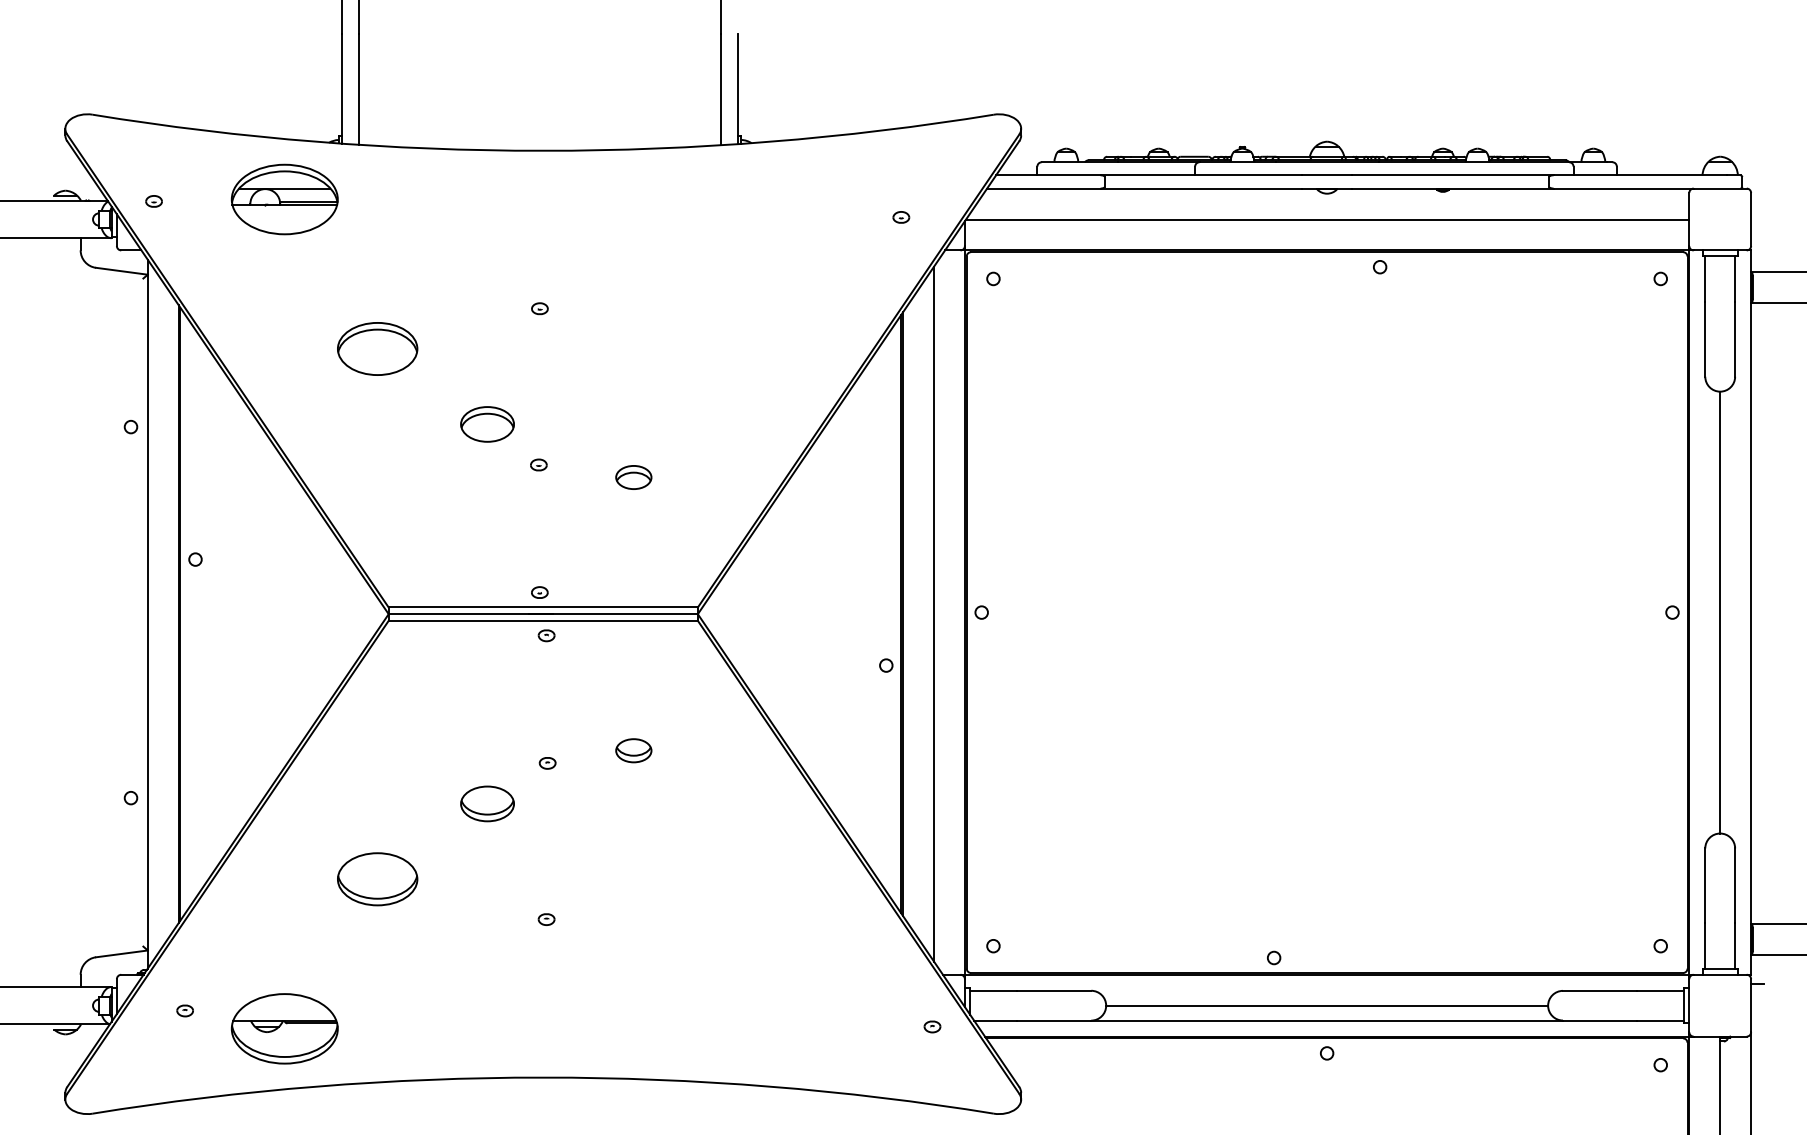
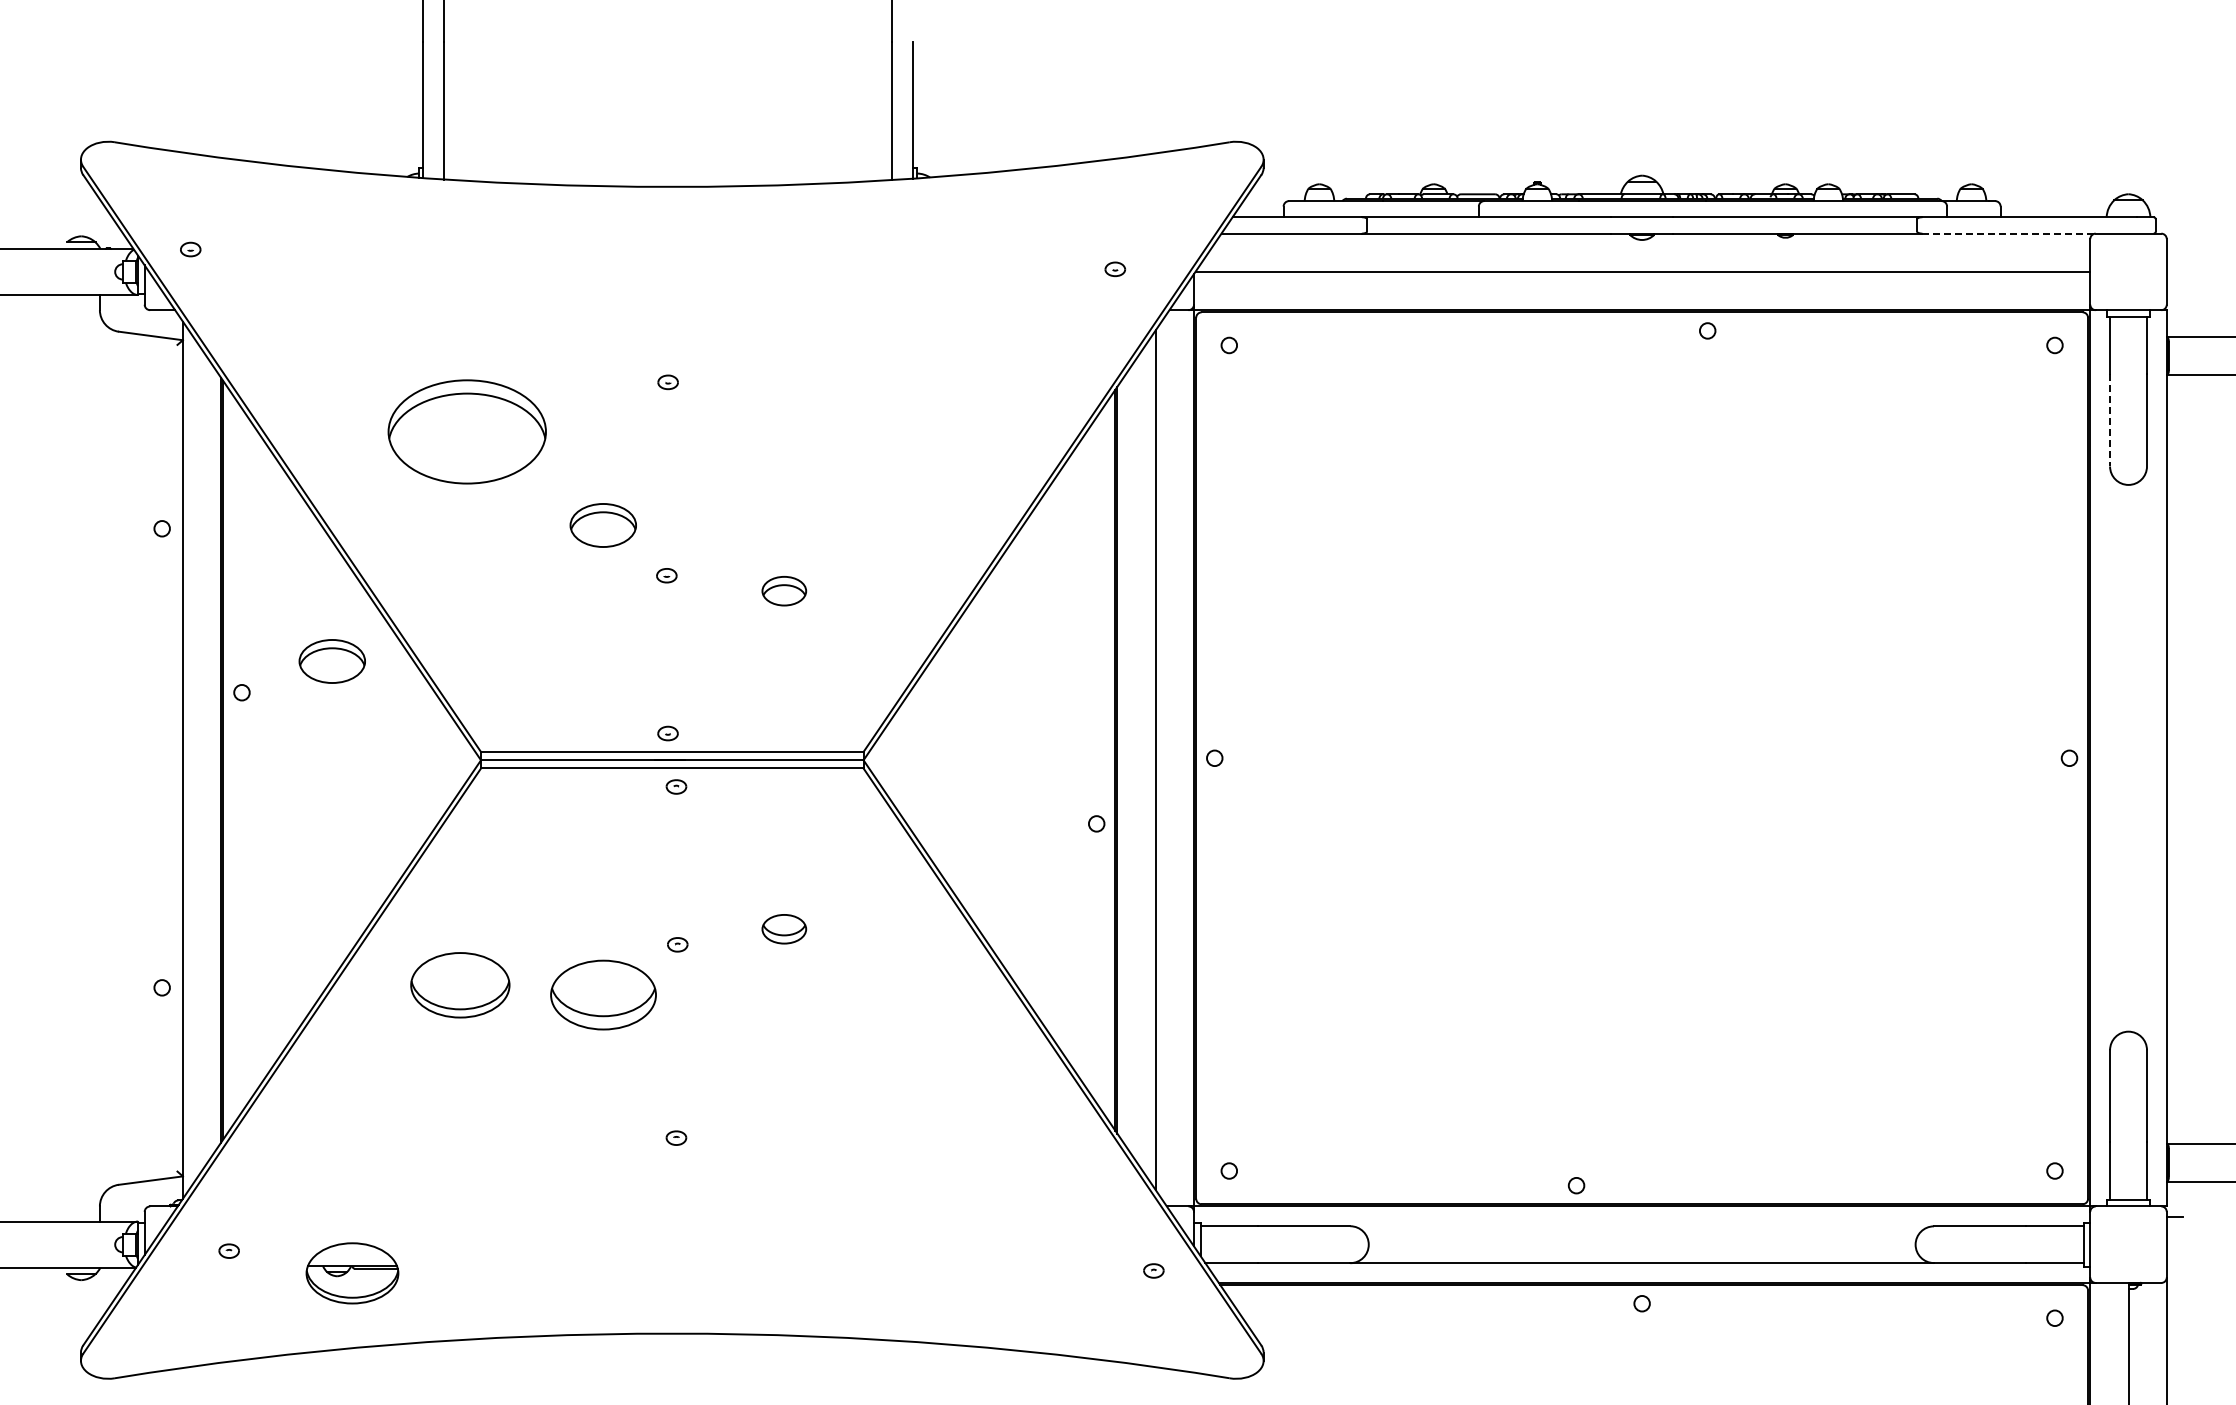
line: (1624, 188) -> (2009, 233), solid -> dashed
part: (284, 199) -> (352, 247), removed
line: (1705, 339) -> (2110, 420), solid -> dashed
part: (377, 349) -> (467, 432), size x1.6
part: (267, 534) -> (331, 661), added
line: (1720, 611) -> (2128, 757), removed
part: (486, 803) -> (602, 994), size x1.6
part: (377, 879) -> (460, 985), moved
line: (1326, 1005) -> (1641, 1244), removed
part: (284, 1028) -> (352, 1273), size x0.7

